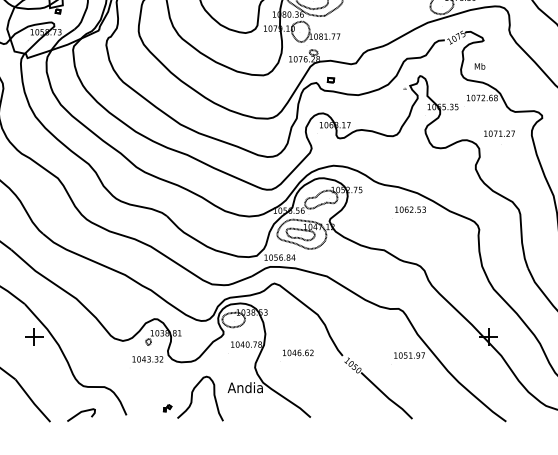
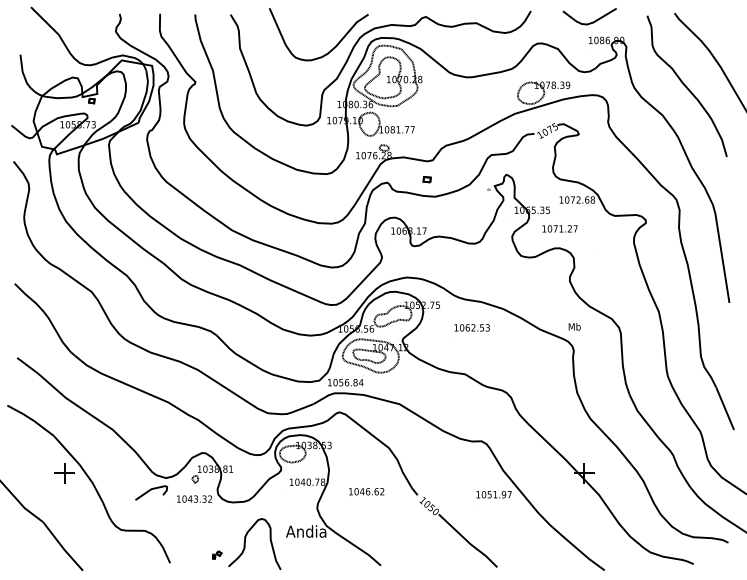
text: (479, 66) -> (574, 326), moved
part: (330, 80) -> (426, 179), moved
text: (499, 133) -> (559, 228), moved
text: (409, 212) -> (470, 330), moved
curve: (81, 413) -> (151, 490), moved

